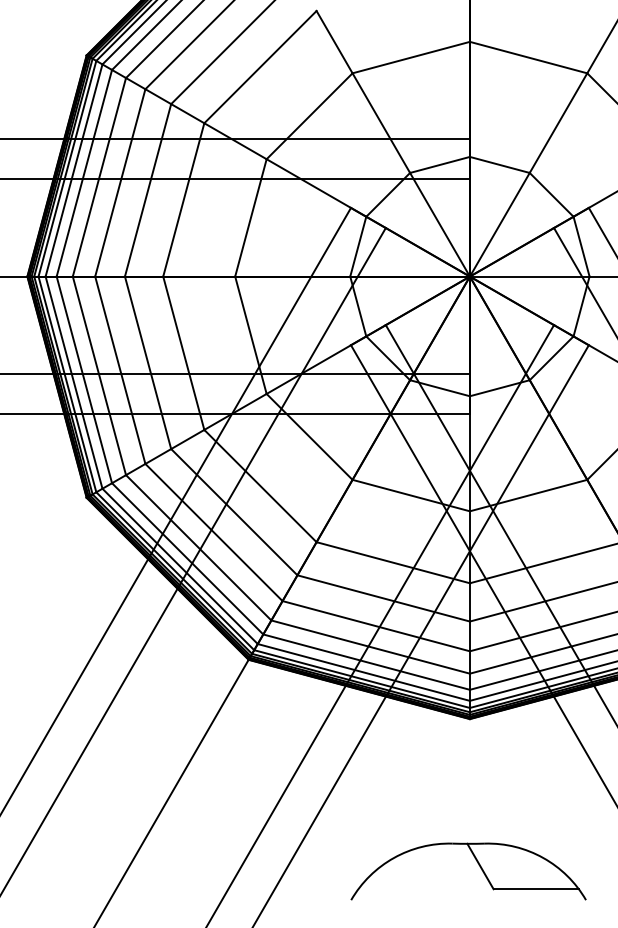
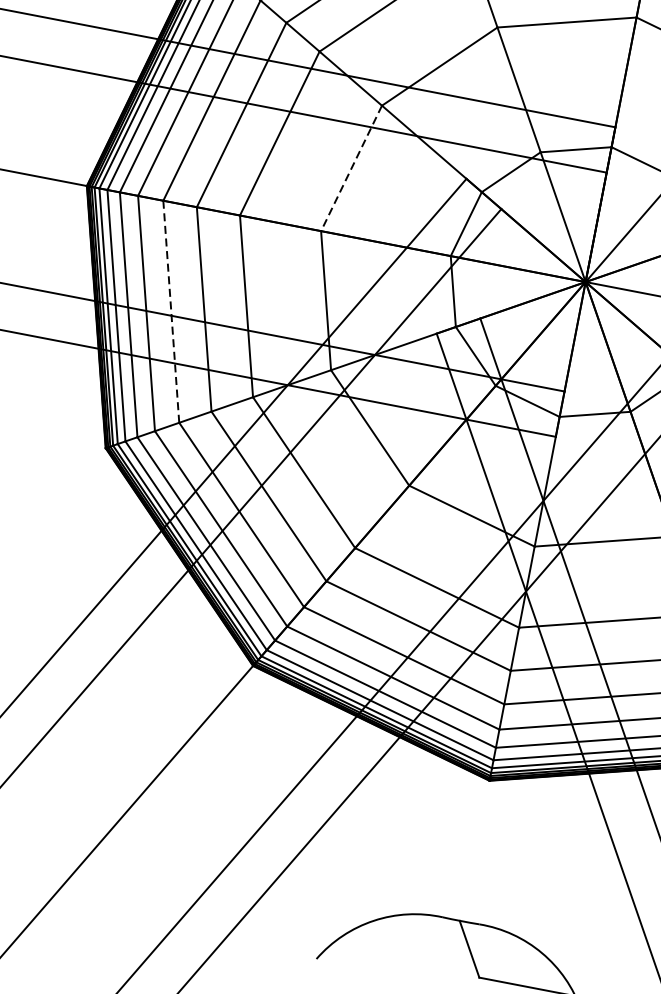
line: (250, 217) -> (351, 167), solid -> dashed
line: (120, 370) -> (171, 312), solid -> dashed

